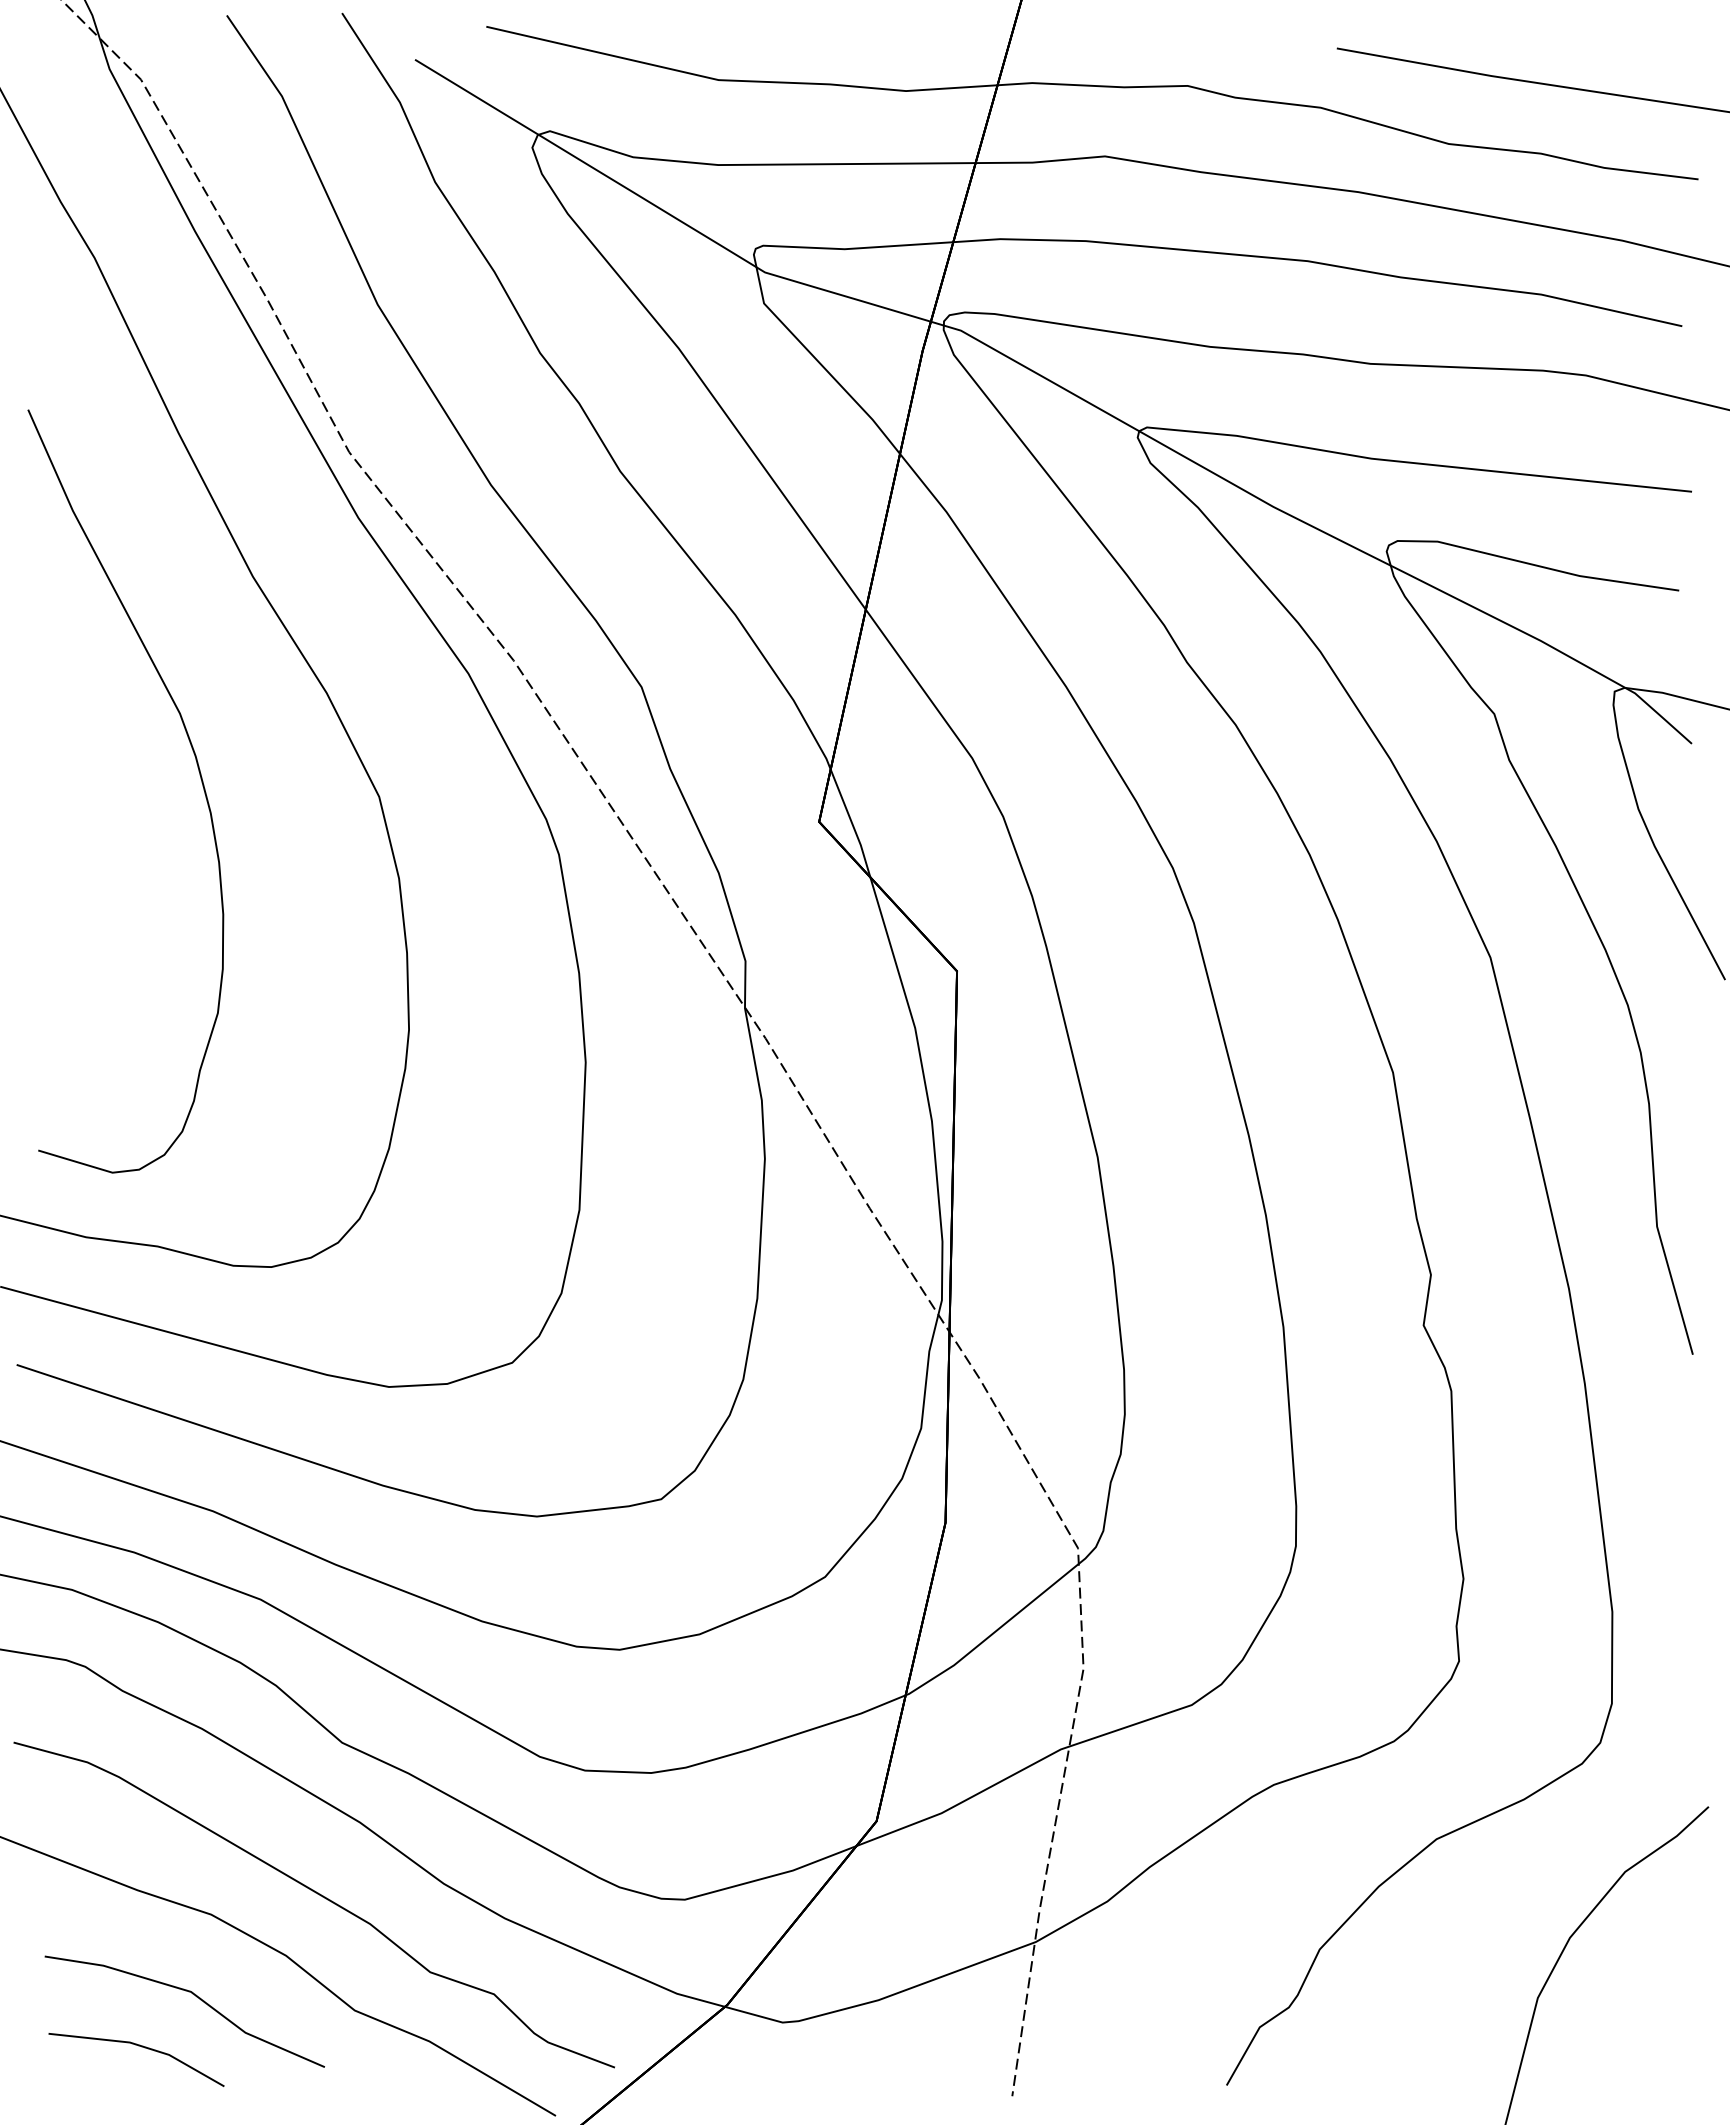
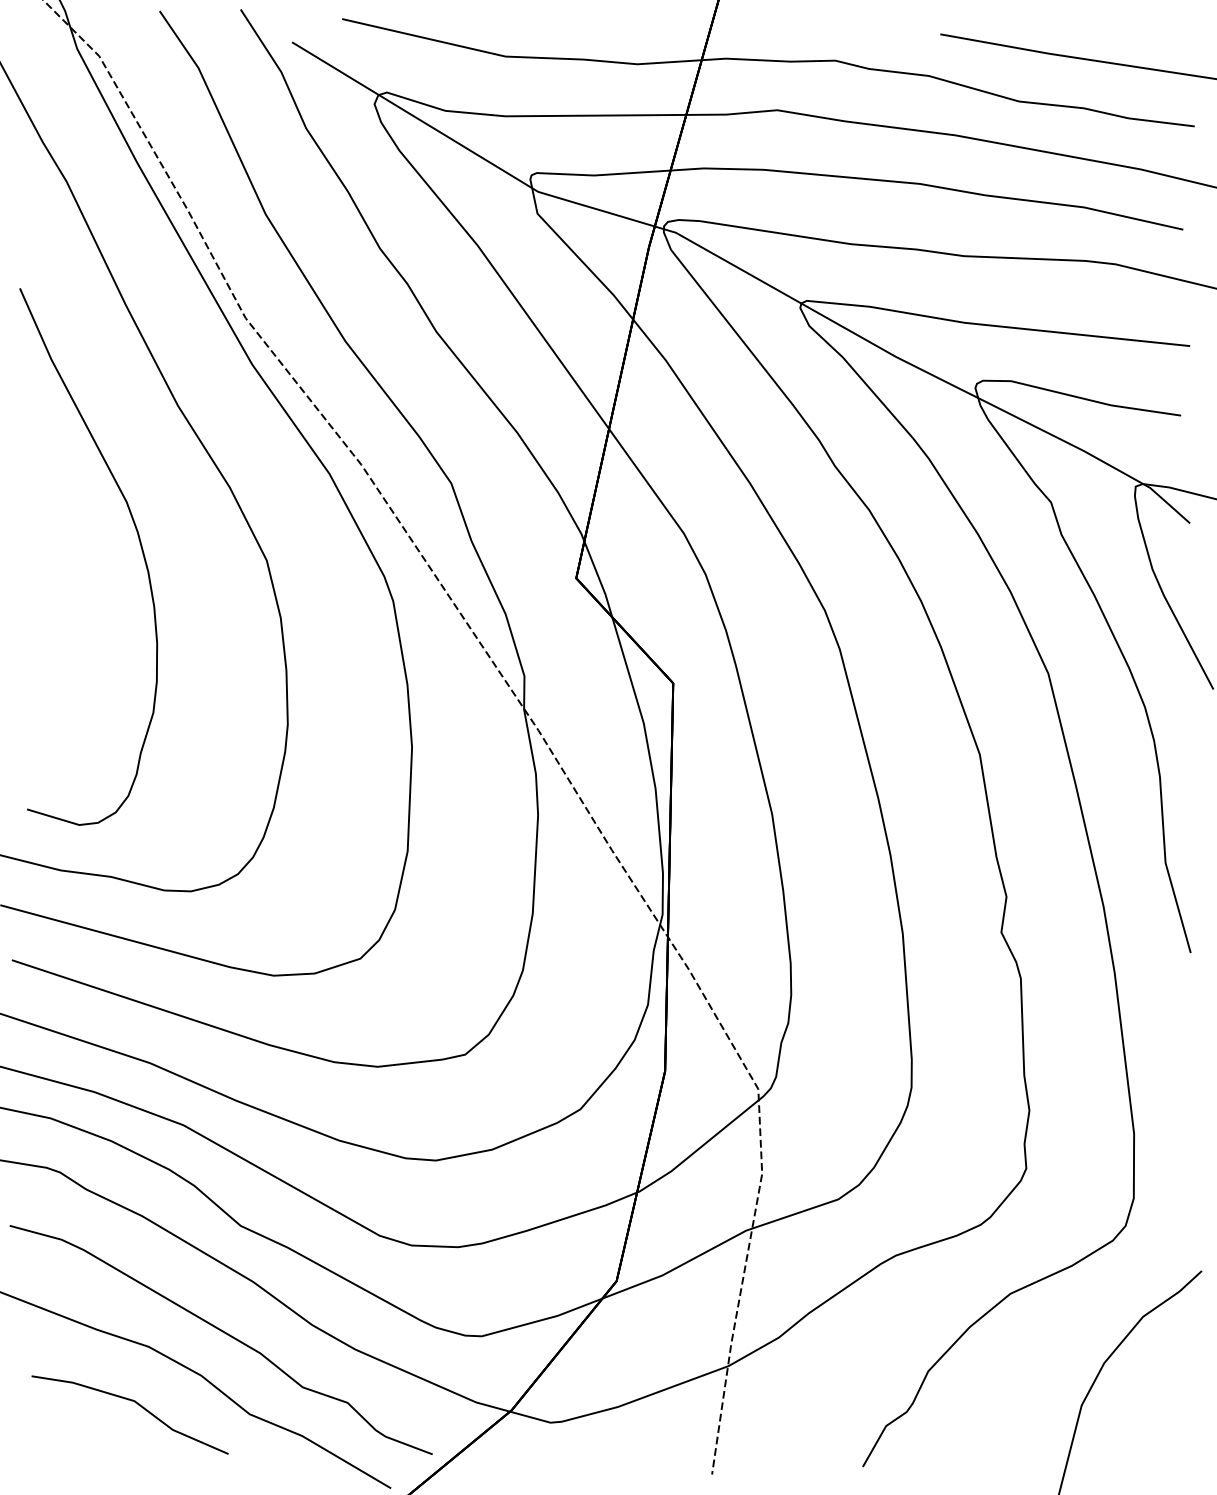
part: (141, 2047) -> (99, 1440), removed

